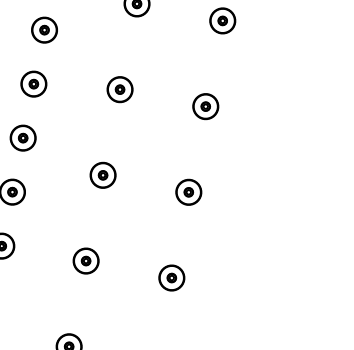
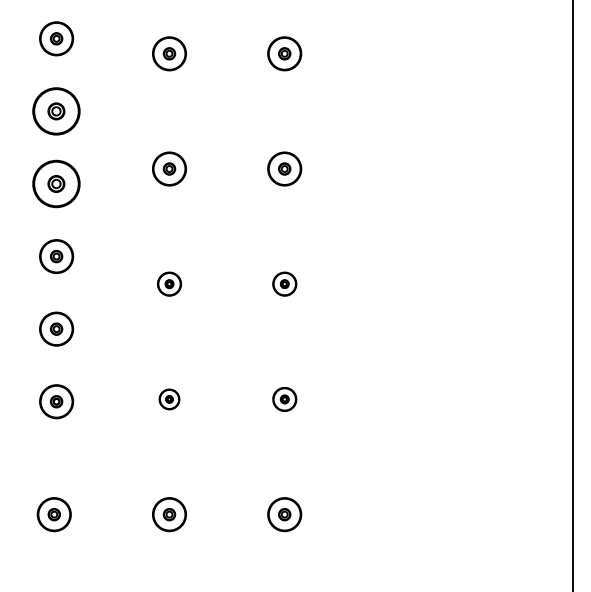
part: (44, 30) -> (56, 111), size x1.4
part: (33, 83) -> (56, 183), size x1.4
part: (103, 174) -> (169, 283), size x0.7
part: (188, 191) -> (284, 283), size x0.7
part: (86, 261) -> (169, 399), size x0.6
part: (171, 278) -> (284, 399), size x0.7

